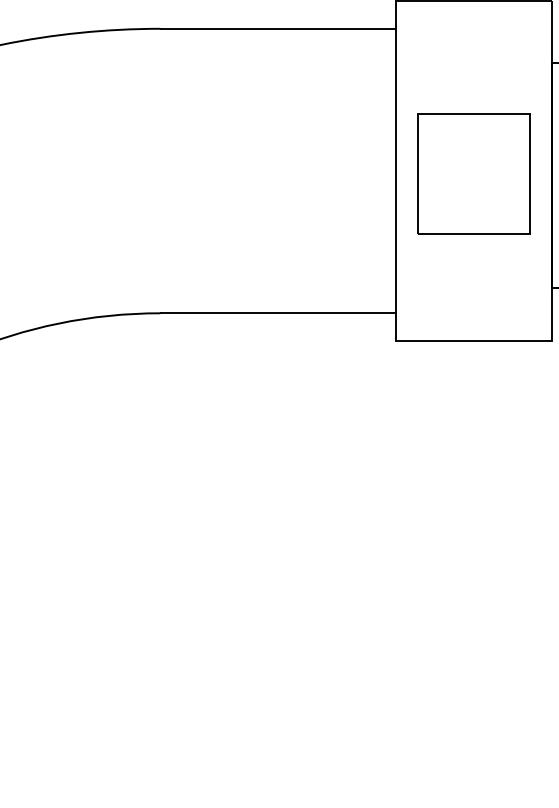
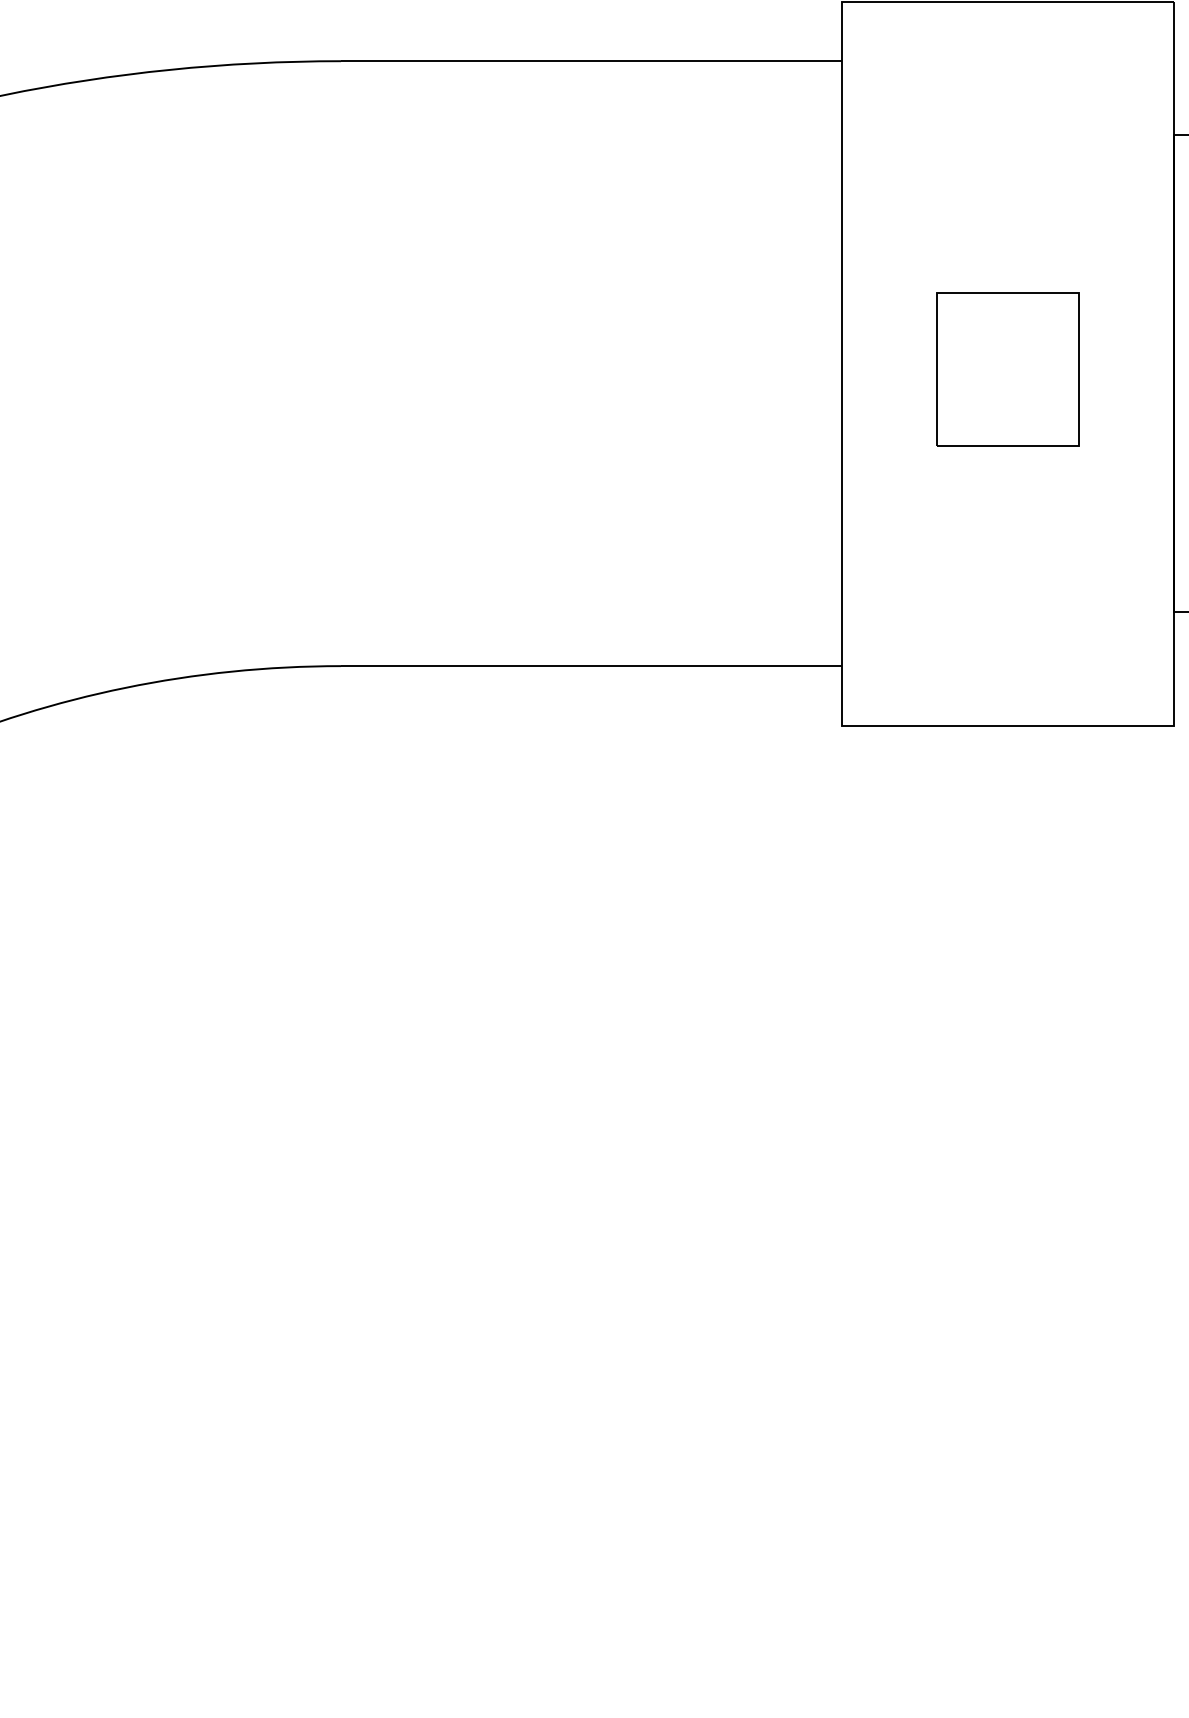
part: (473, 173) -> (1007, 368), size x0.6

